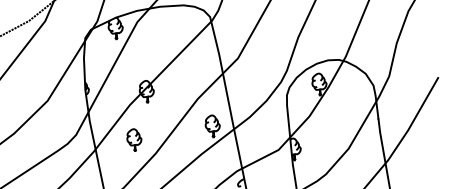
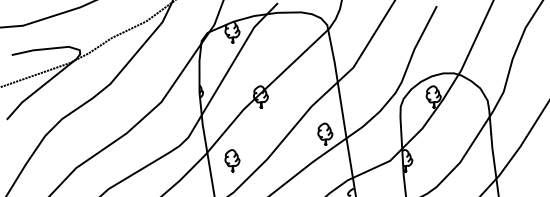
part: (134, 139) -> (232, 160), moved

